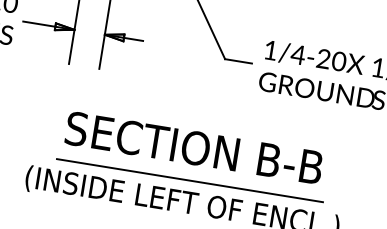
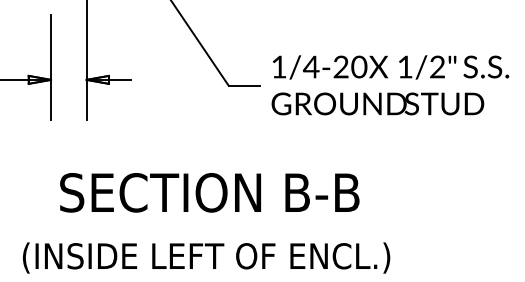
line: (189, 180) -> (210, 230), removed

